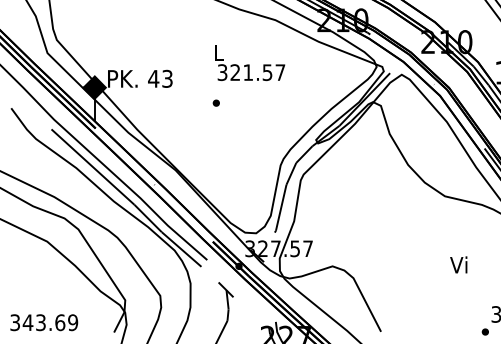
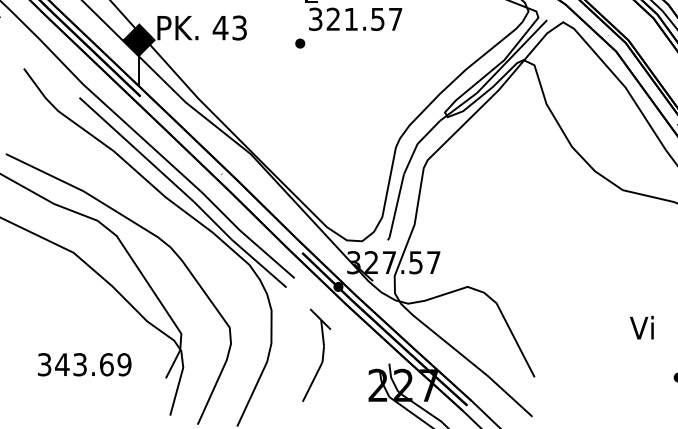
part: (215, 102) -> (299, 42), moved
text: (458, 264) -> (641, 327), moved
text: (44, 322) -> (85, 364), moved

